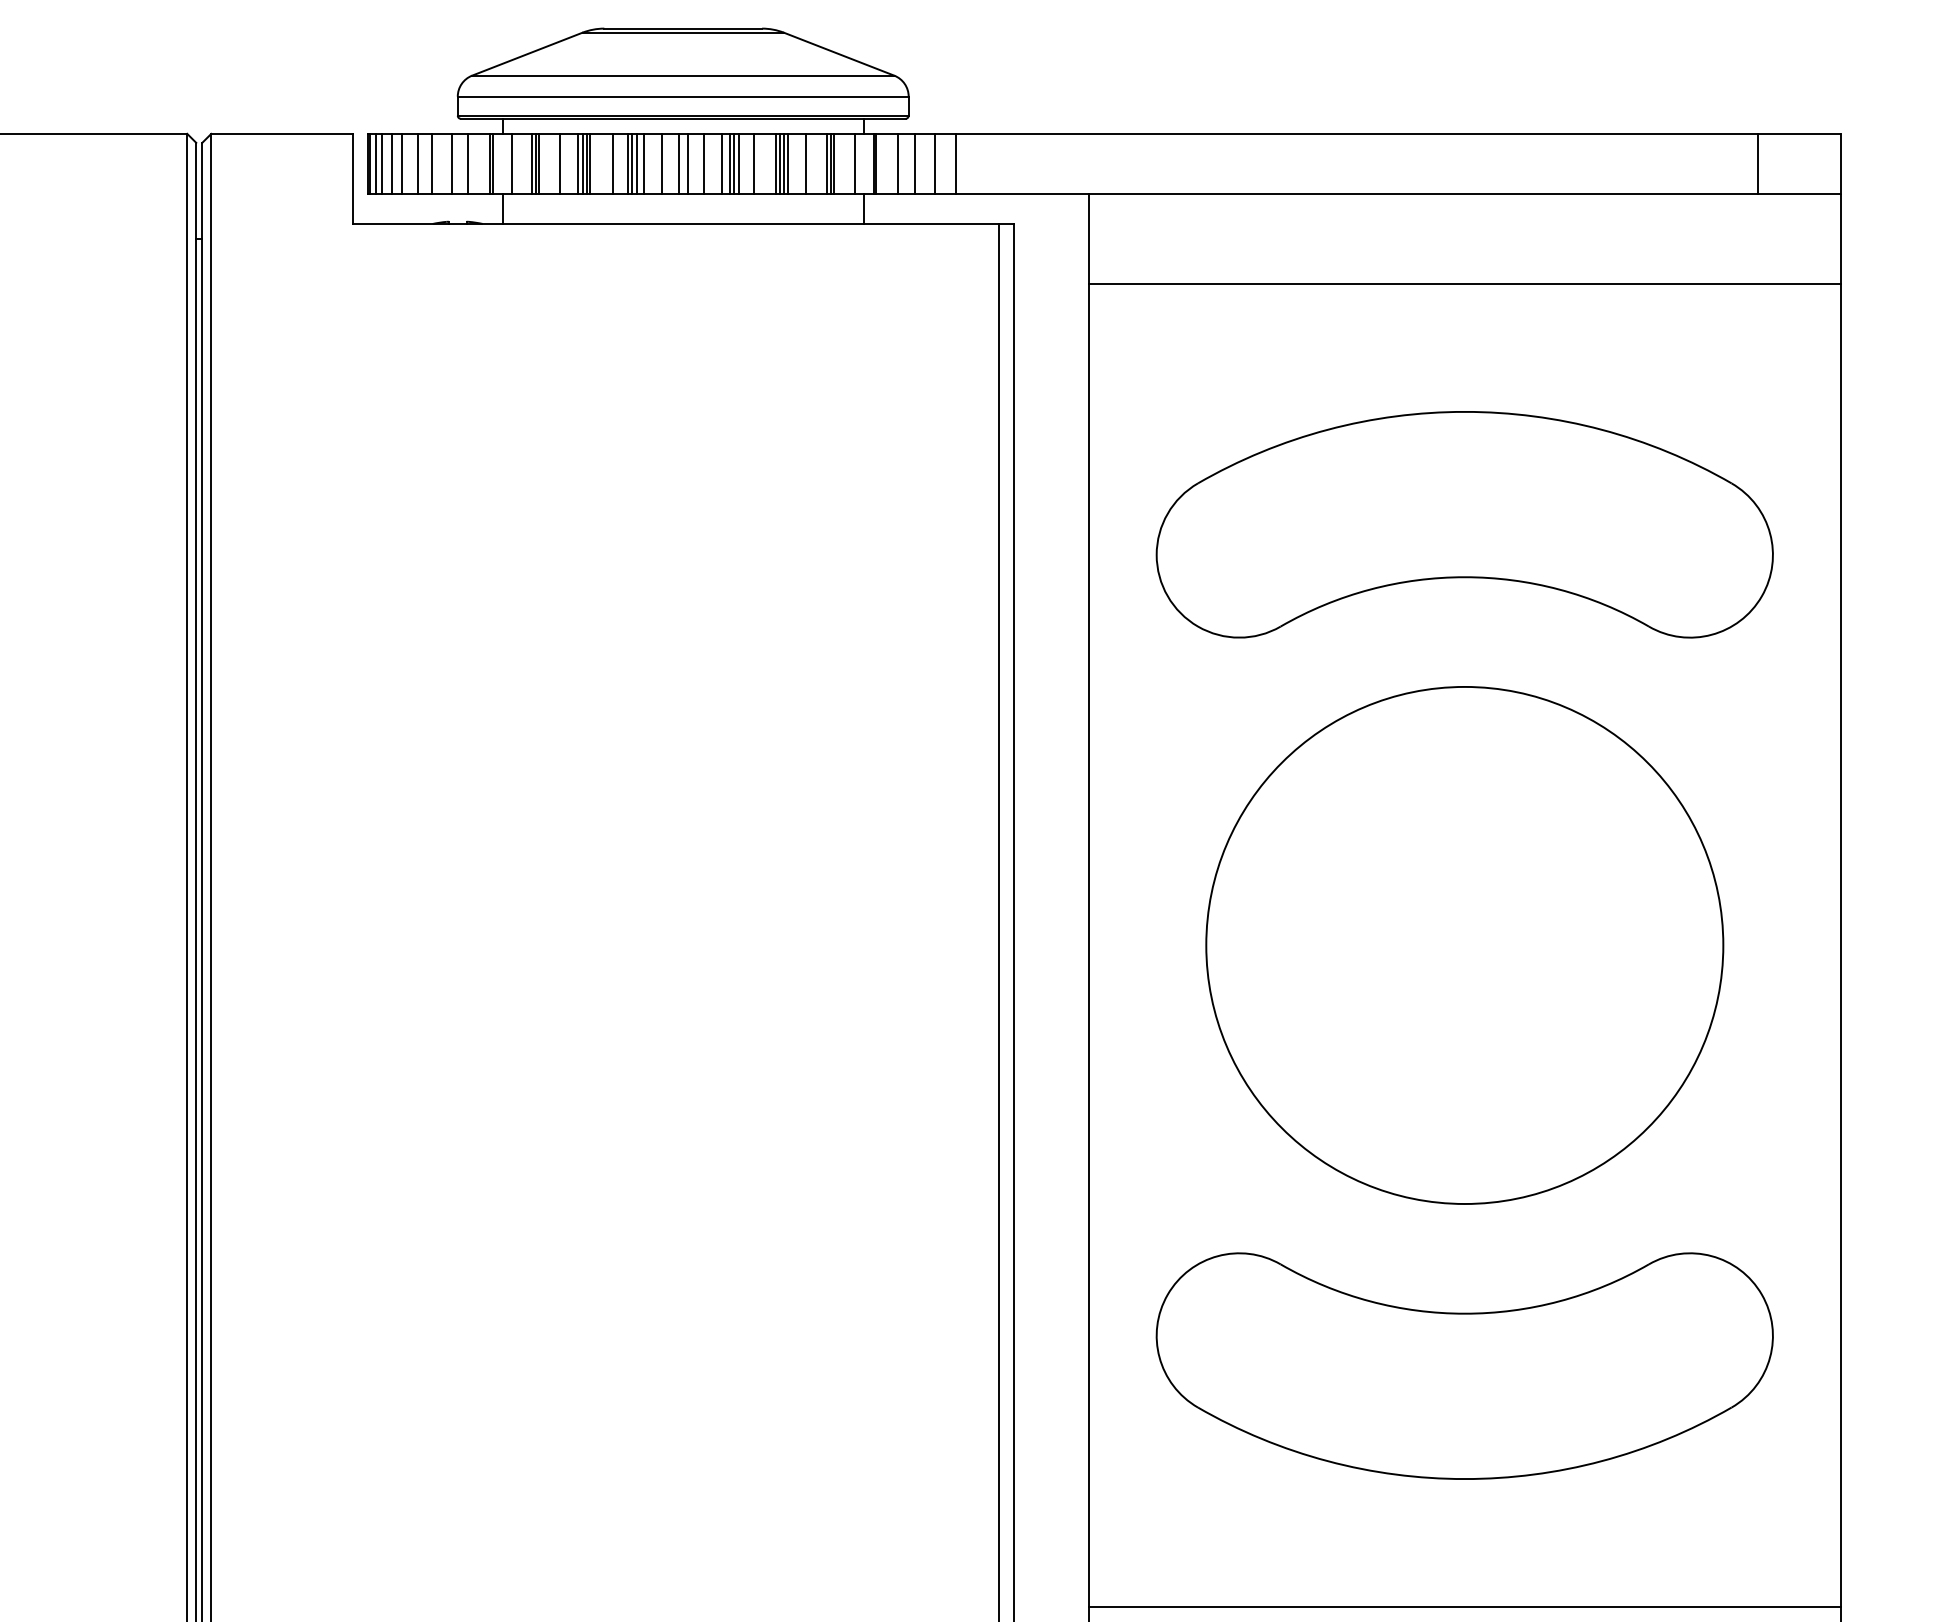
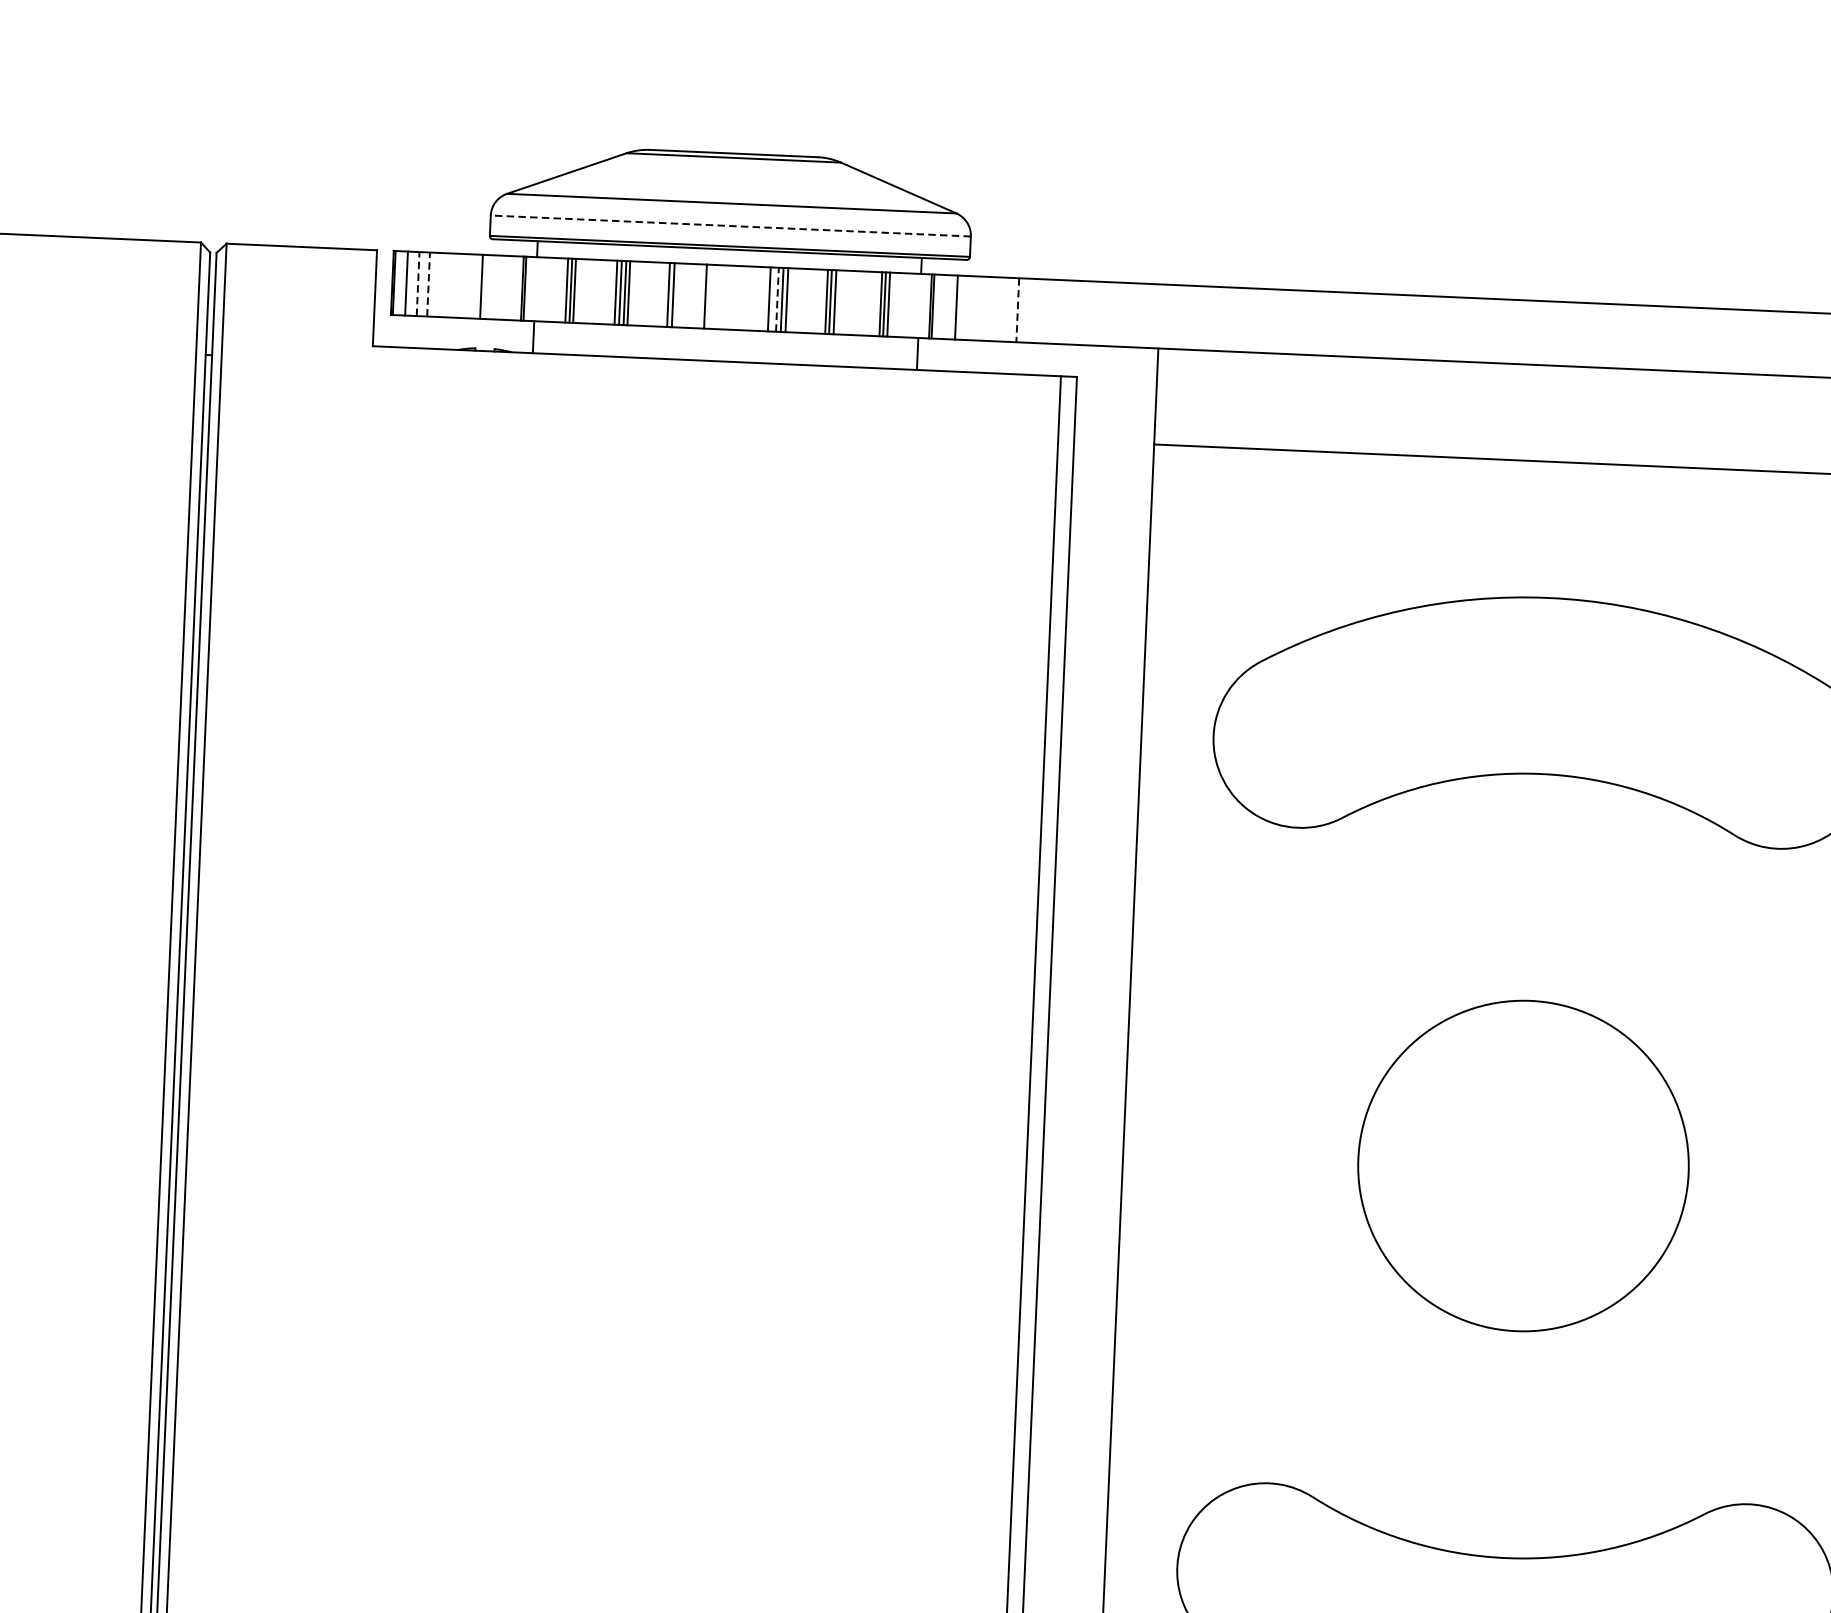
line: (682, 96) -> (730, 225), solid -> dashed
line: (375, 163) -> (400, 282), removed
line: (392, 163) -> (418, 283), solid -> dashed
line: (402, 163) -> (428, 284), solid -> dashed
line: (418, 163) -> (445, 284), removed
line: (431, 163) -> (459, 285), removed
line: (468, 163) -> (499, 287), removed
line: (511, 163) -> (544, 289), removed
line: (560, 163) -> (597, 291), removed
line: (612, 163) -> (652, 293), removed
line: (636, 163) -> (677, 294), removed
line: (644, 163) -> (686, 295), removed
line: (678, 163) -> (722, 296), removed
line: (687, 163) -> (732, 297), removed
line: (704, 163) -> (750, 298), removed
line: (729, 163) -> (776, 299), solid -> dashed
line: (753, 163) -> (802, 300), removed
line: (788, 163) -> (839, 302), removed
line: (806, 163) -> (858, 302), removed
line: (854, 163) -> (910, 305), removed
line: (914, 163) -> (973, 307), removed
line: (934, 163) -> (995, 308), removed
line: (955, 164) -> (1017, 310), solid -> dashed
circle: (1464, 944) -> (1523, 1165), size x0.6

